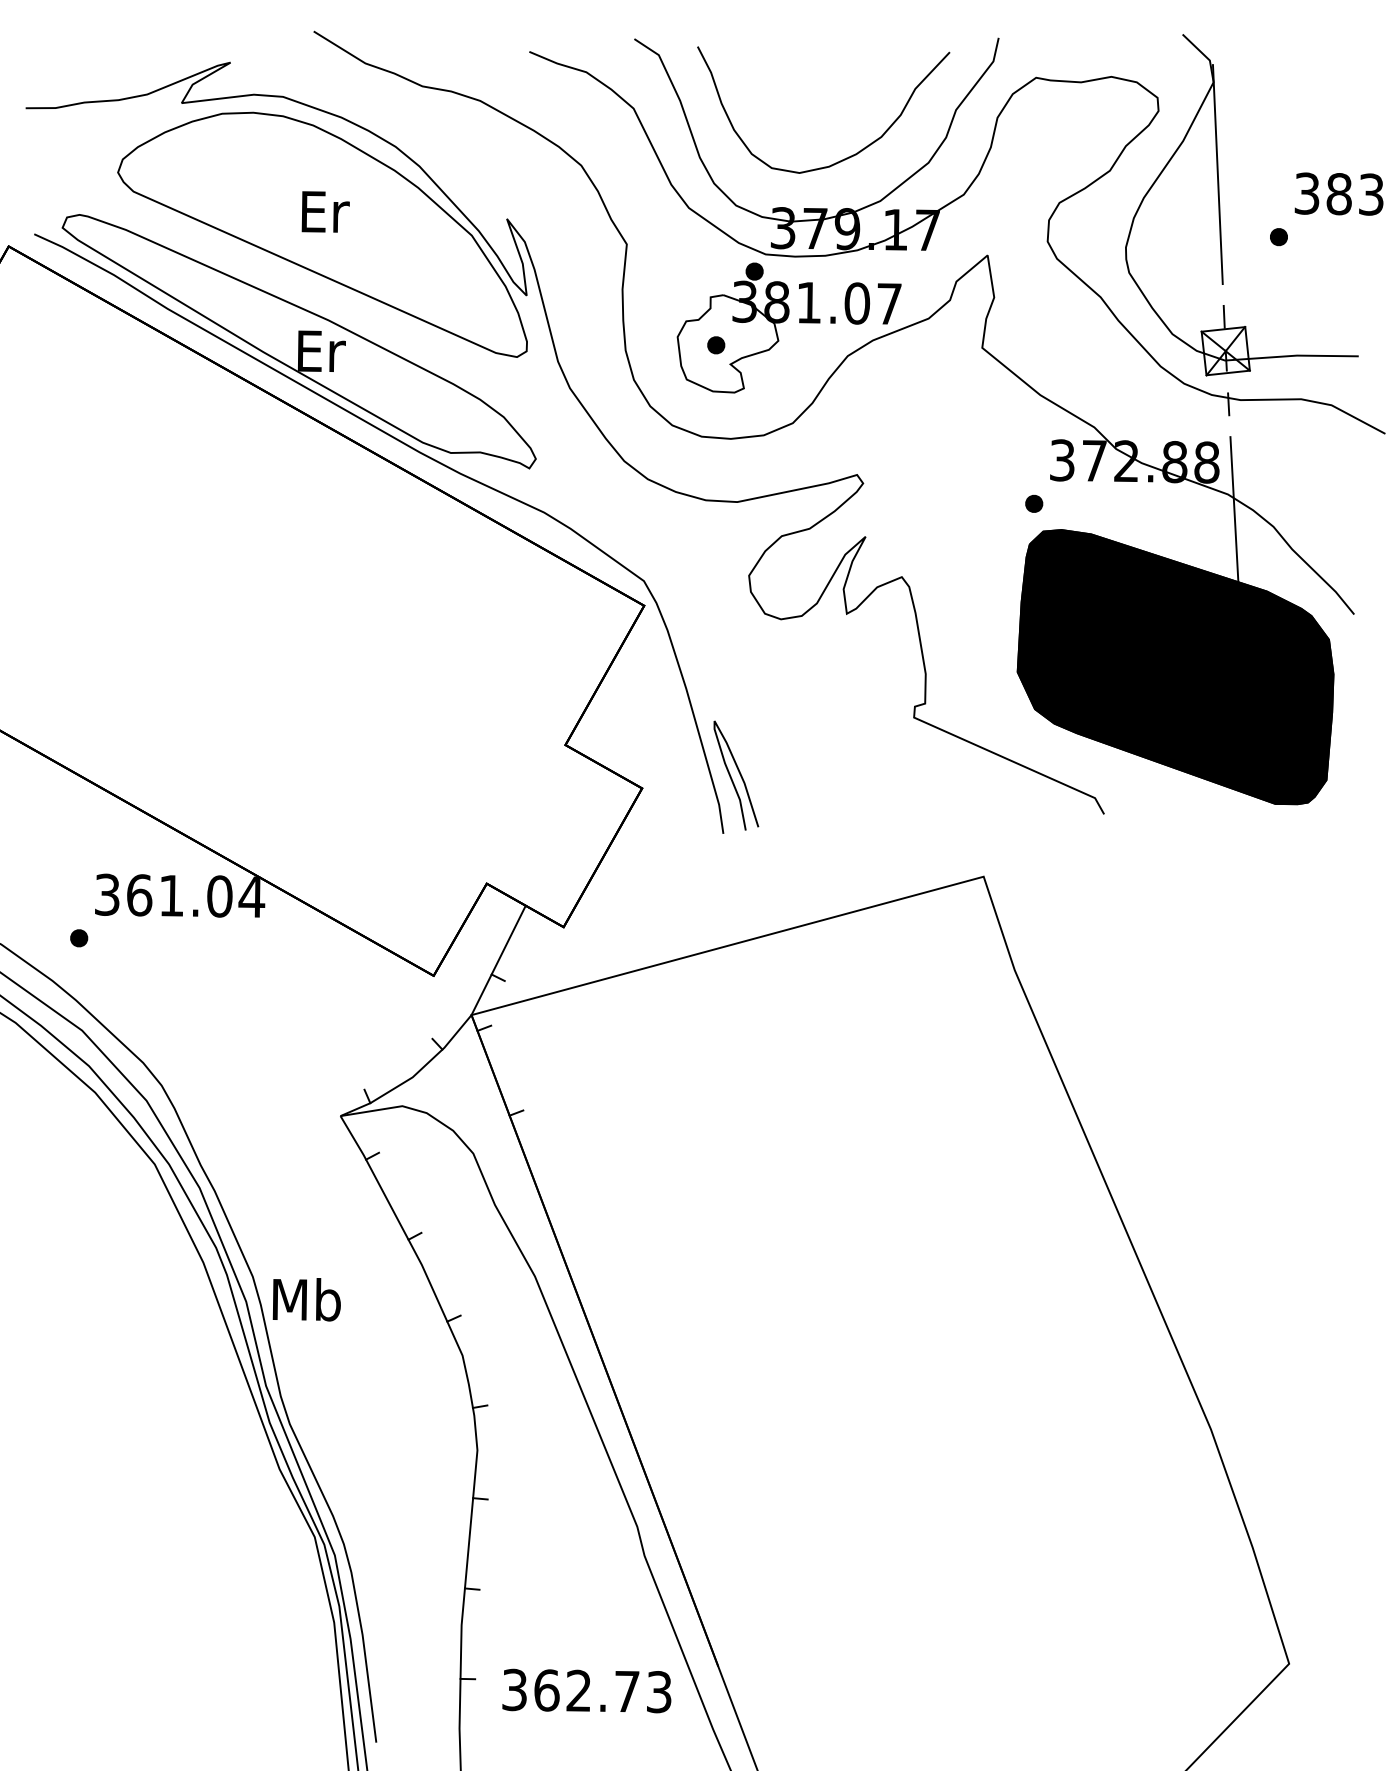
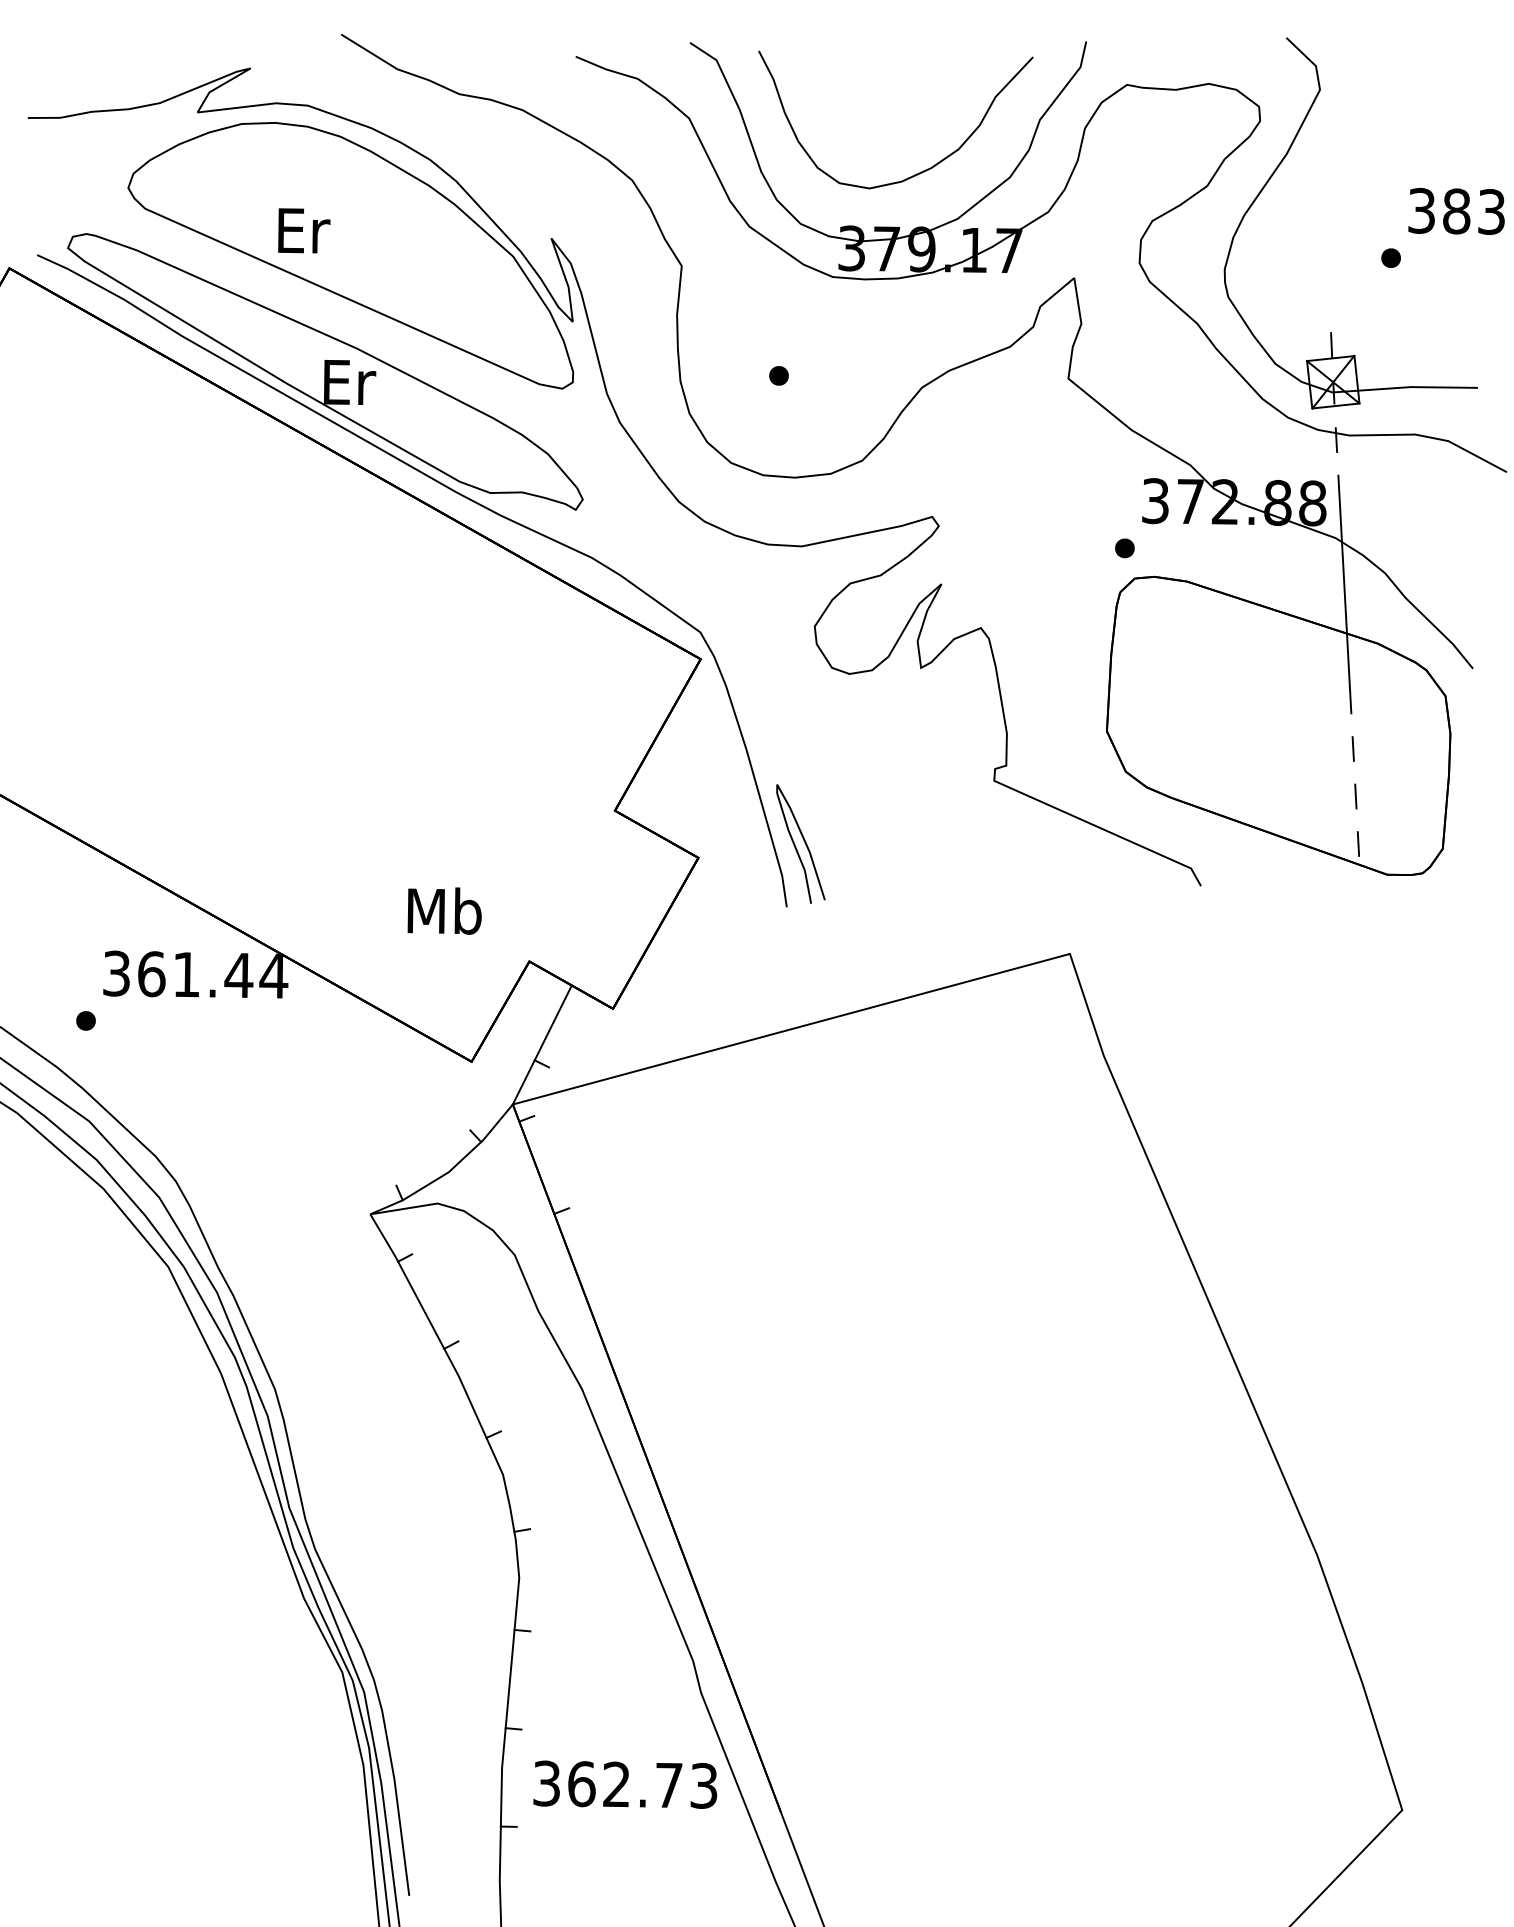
line: (1217, 174) -> (1324, 190), removed
text: (325, 211) -> (304, 230), moved
part: (784, 321) -> (853, 350), removed
fill: (1175, 666) -> (1278, 725), removed
text: (219, 896) -> (238, 975), 361.04 -> 361.44
text: (306, 1299) -> (444, 910), moved
text: (587, 1690) -> (625, 1784), moved

